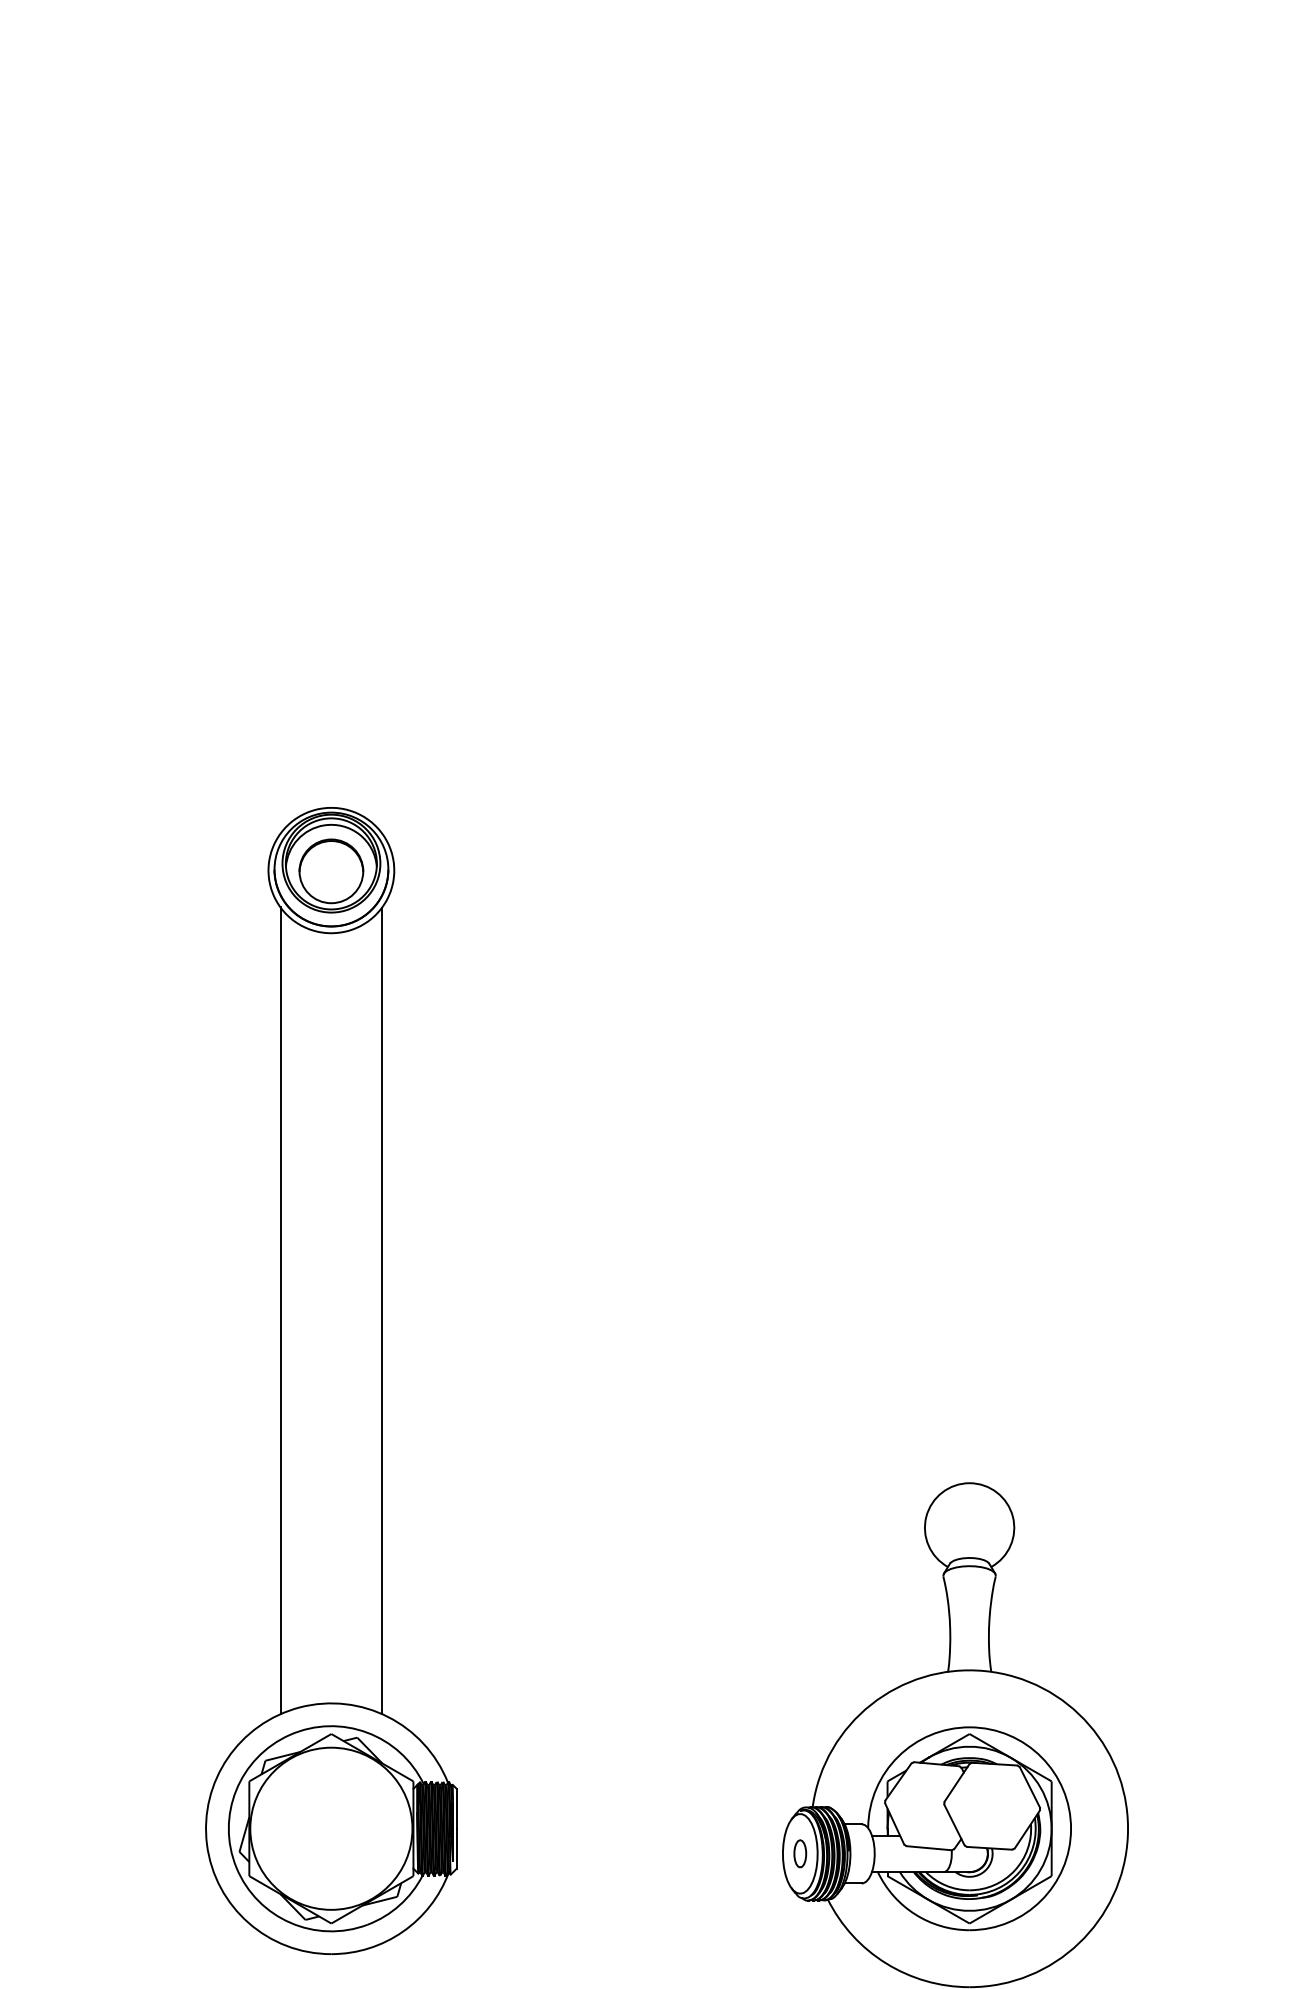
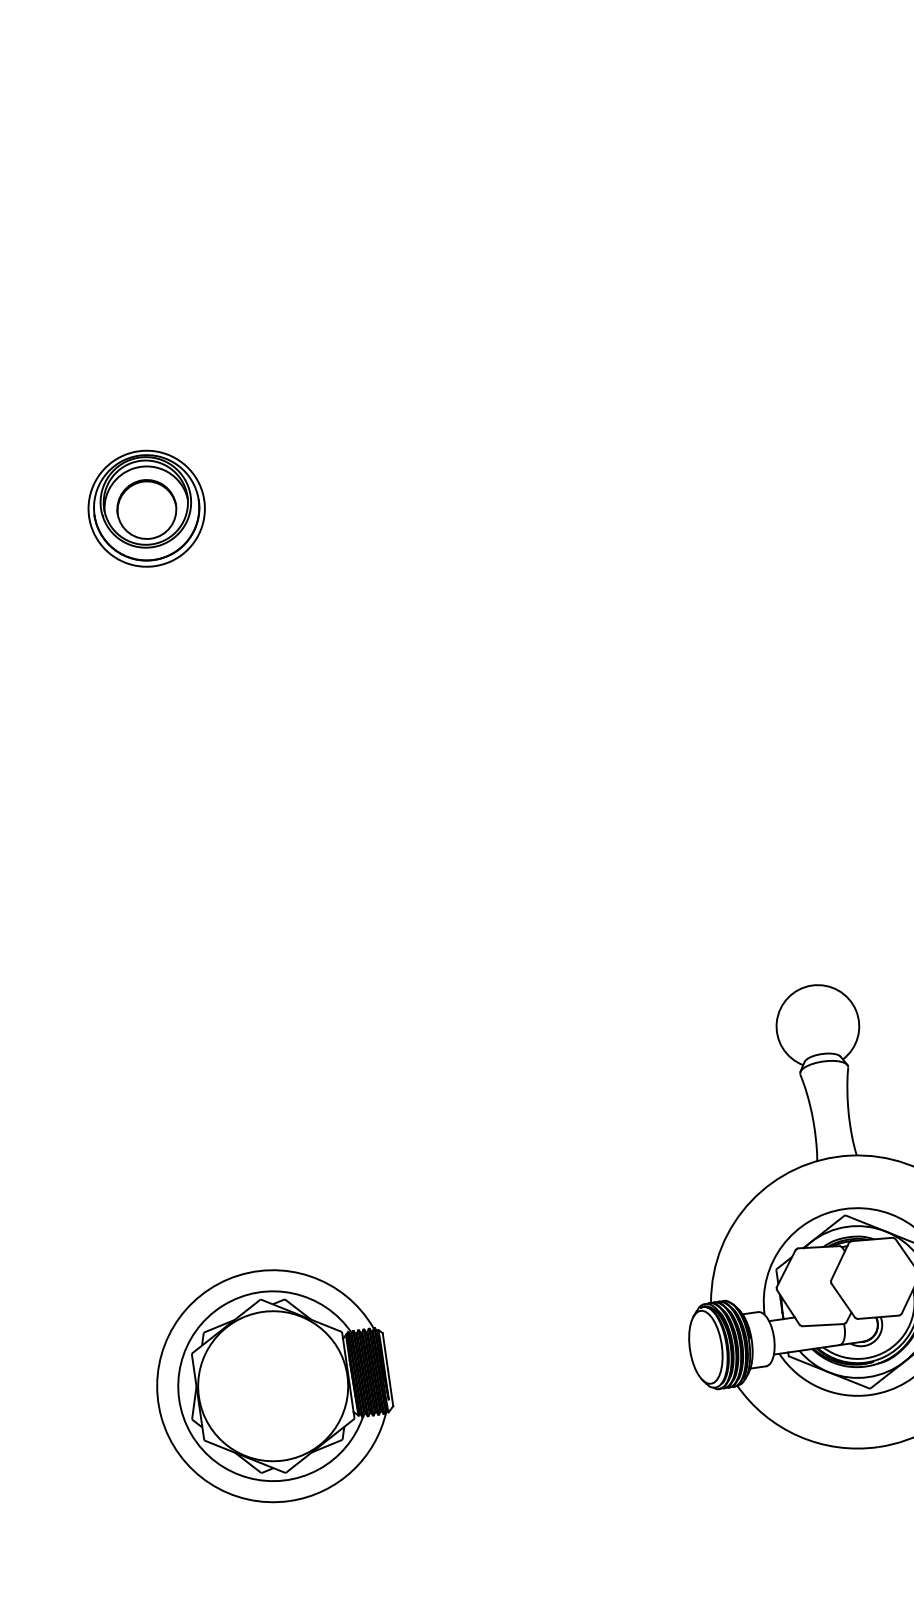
line: (281, 1310) -> (159, 918), removed
line: (381, 1310) -> (250, 905), removed
part: (800, 1853) -> (706, 1346), removed

